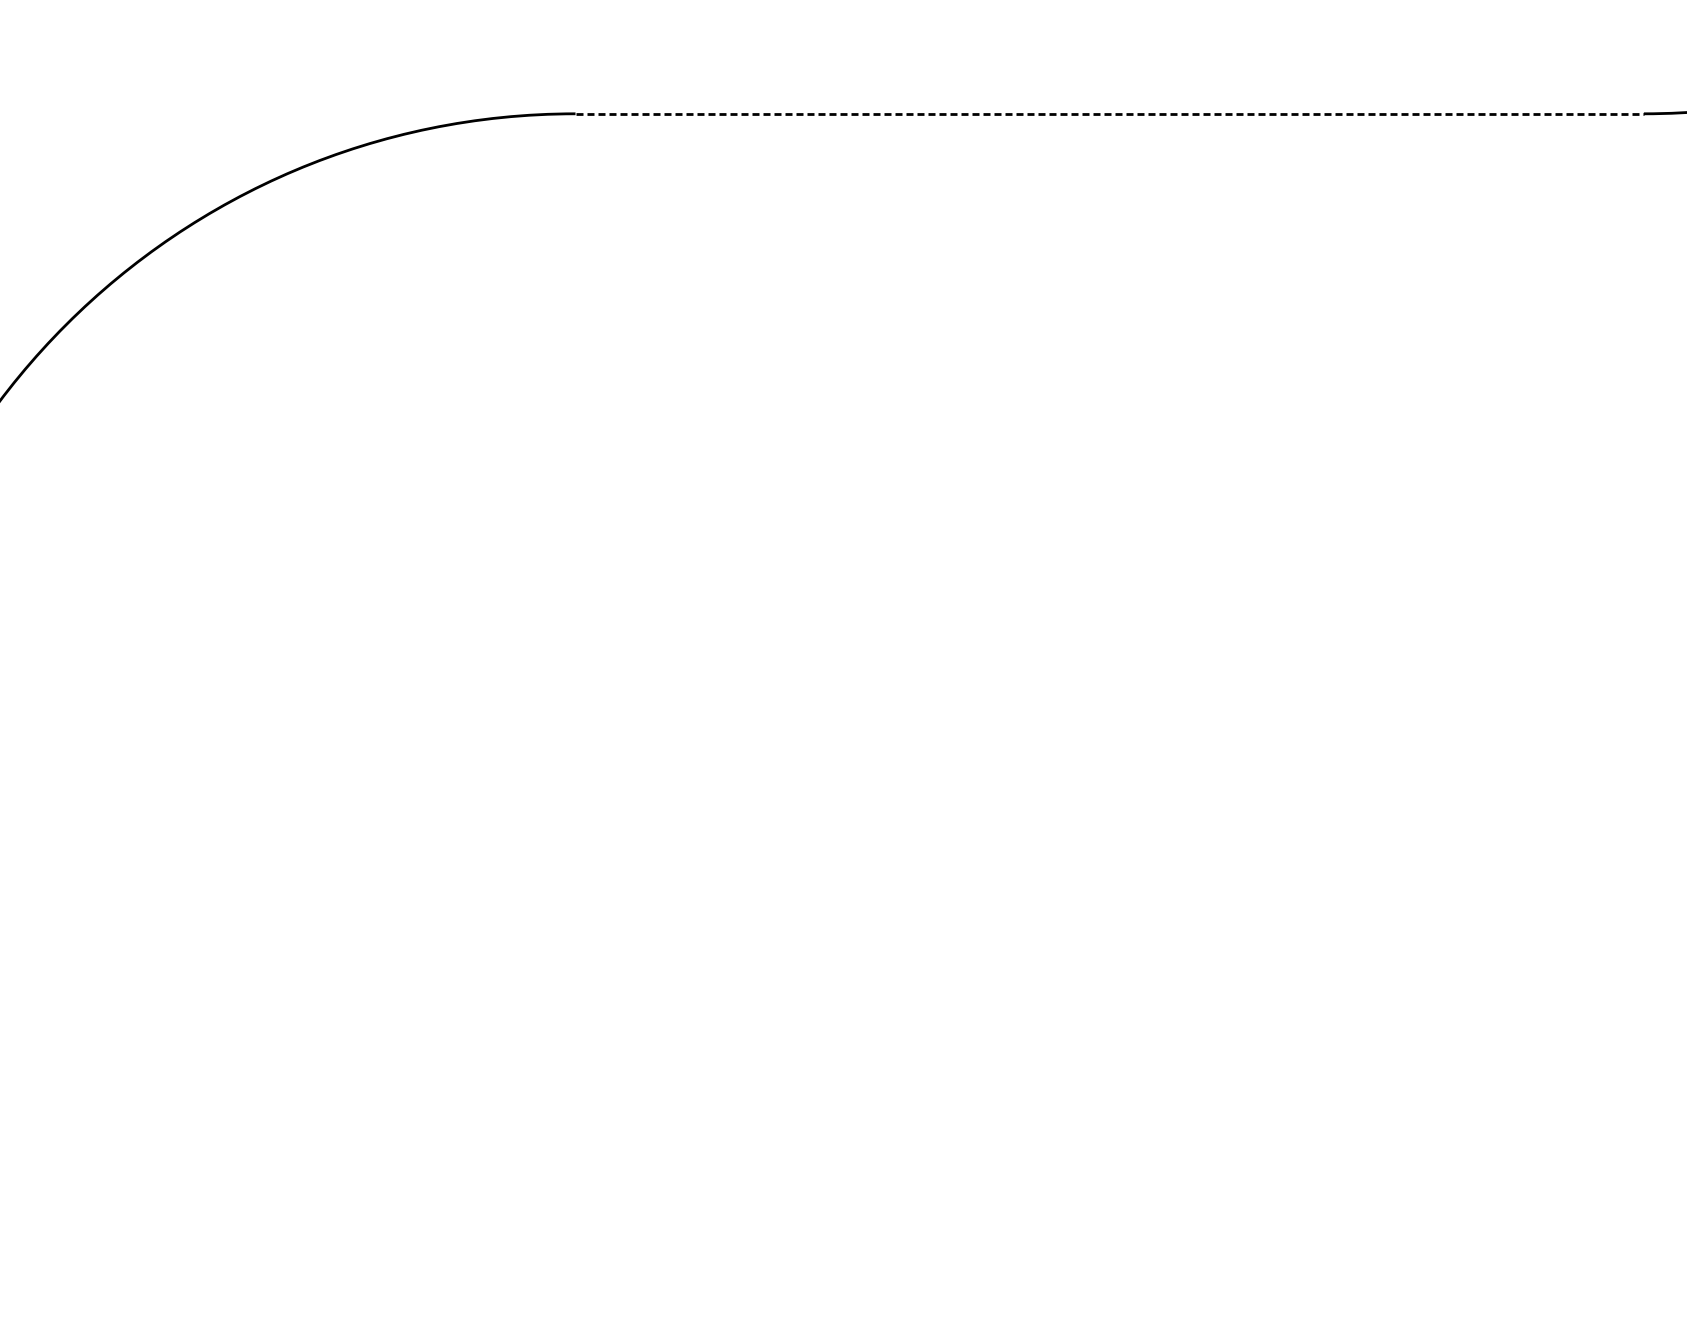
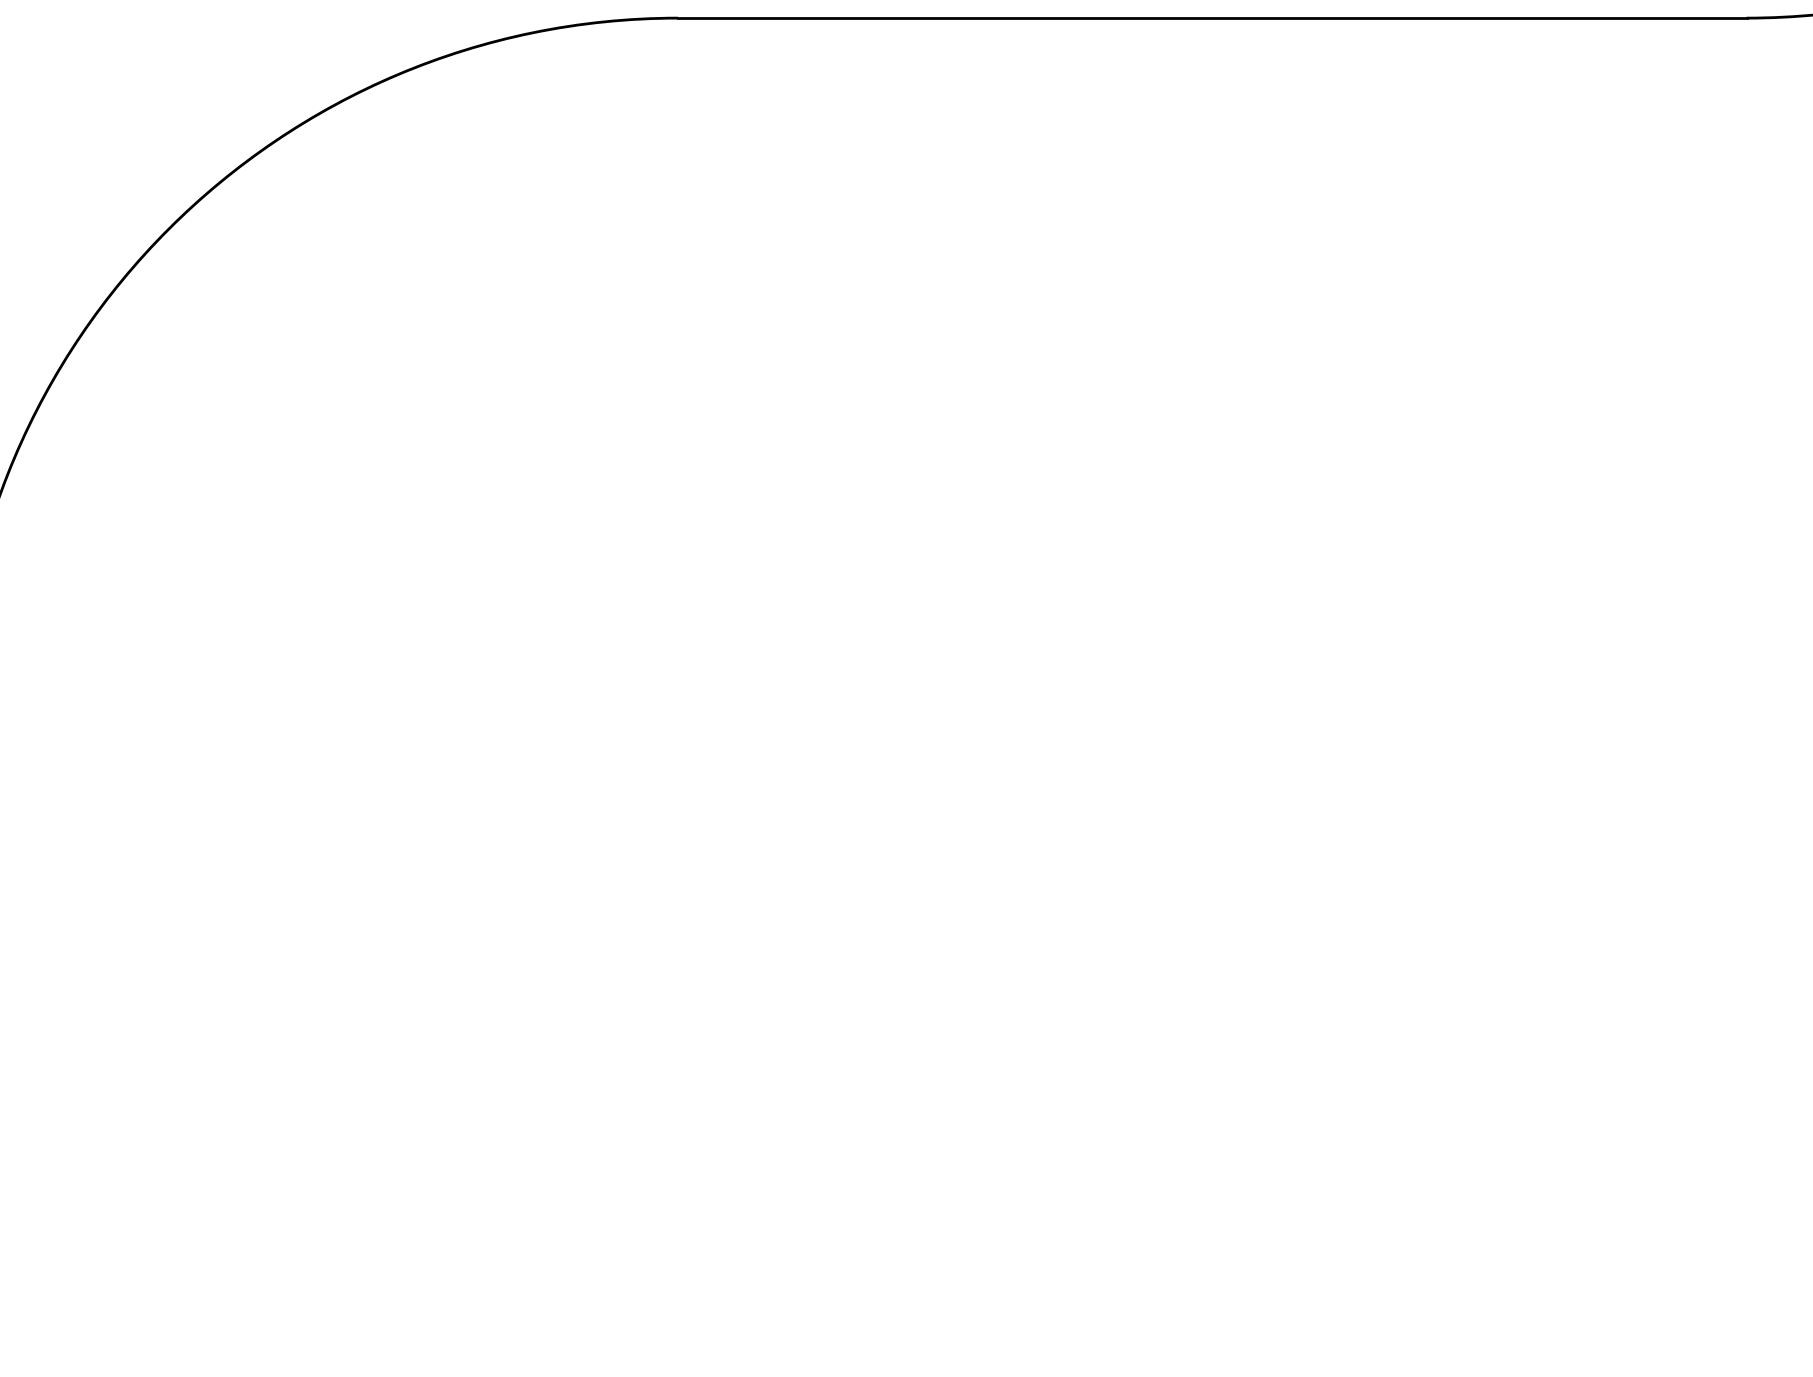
line: (1109, 114) -> (1212, 18), dashed -> solid

